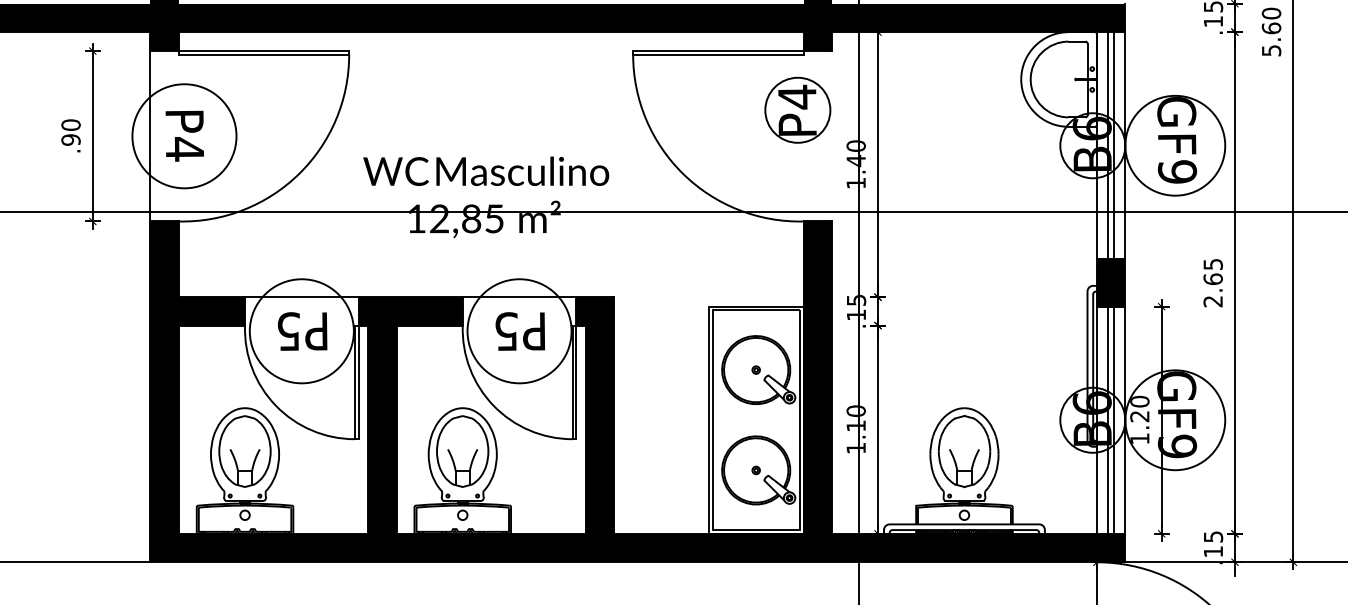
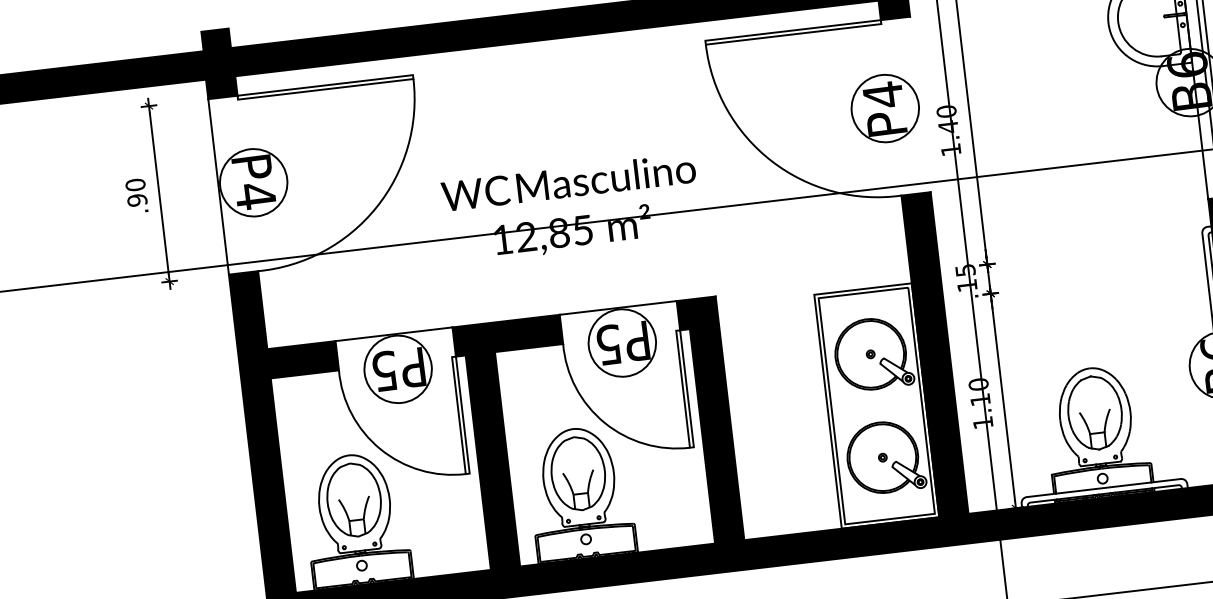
part: (797, 109) -> (884, 107), moved
circle: (184, 135) -> (253, 181), size x0.62
circle: (301, 330) -> (397, 368), size x0.62
circle: (519, 330) -> (622, 342), size x0.62

